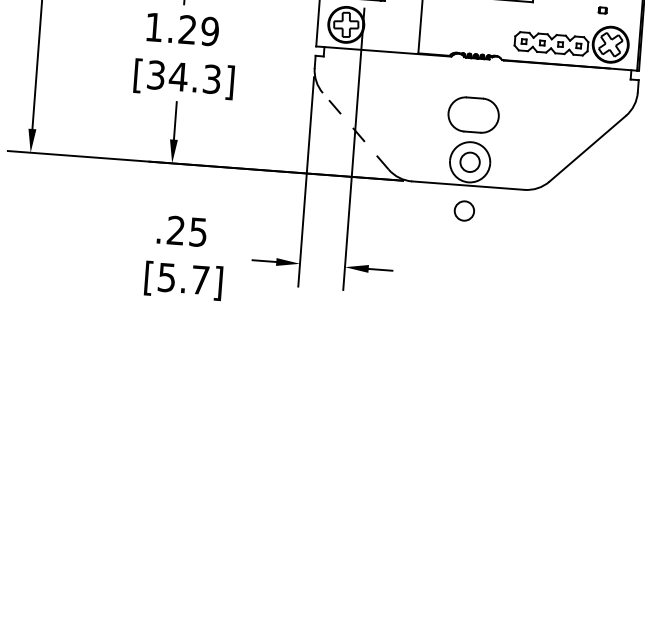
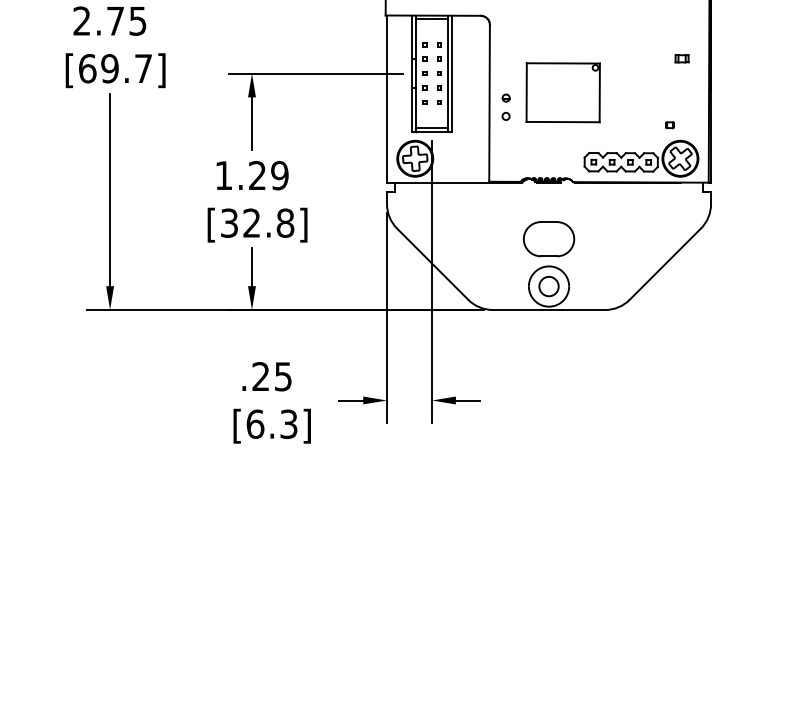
text: (195, 77) -> (268, 222), [34.3] -> [32.8]
line: (355, 130) -> (432, 263), dashed -> solid
circle: (463, 210) -> (546, 335), removed
text: (183, 278) -> (271, 423), [5.7] -> [6.3]

